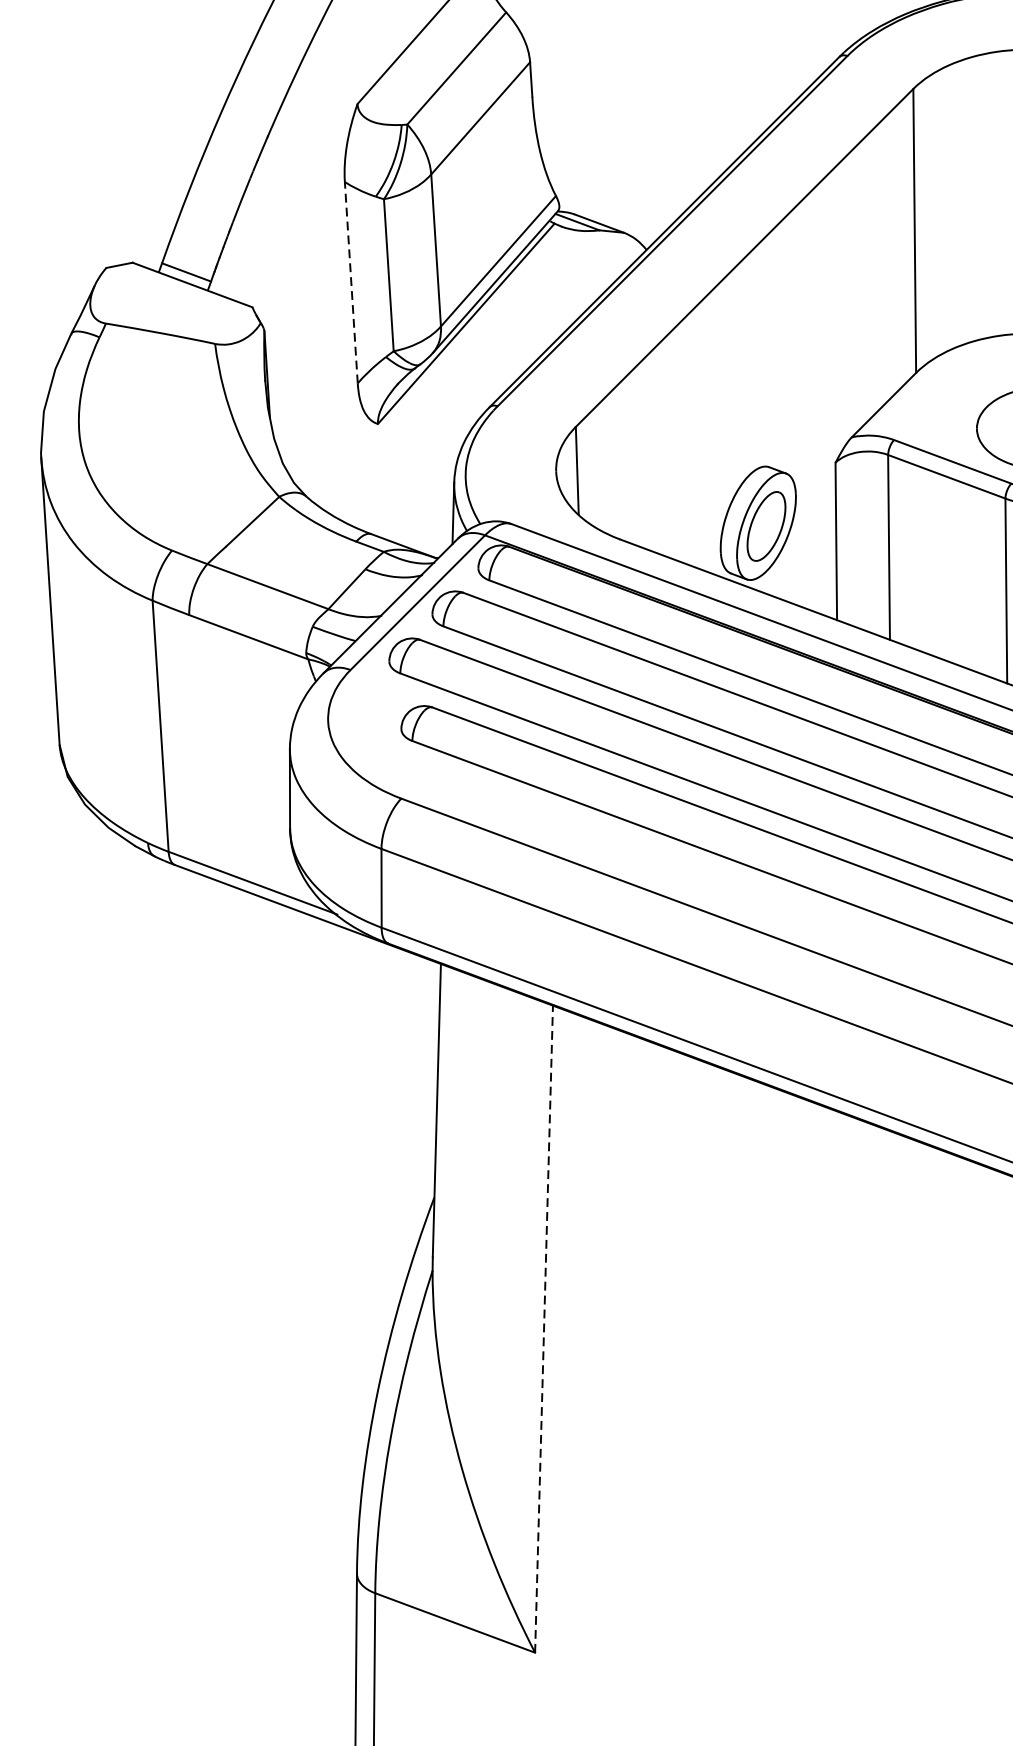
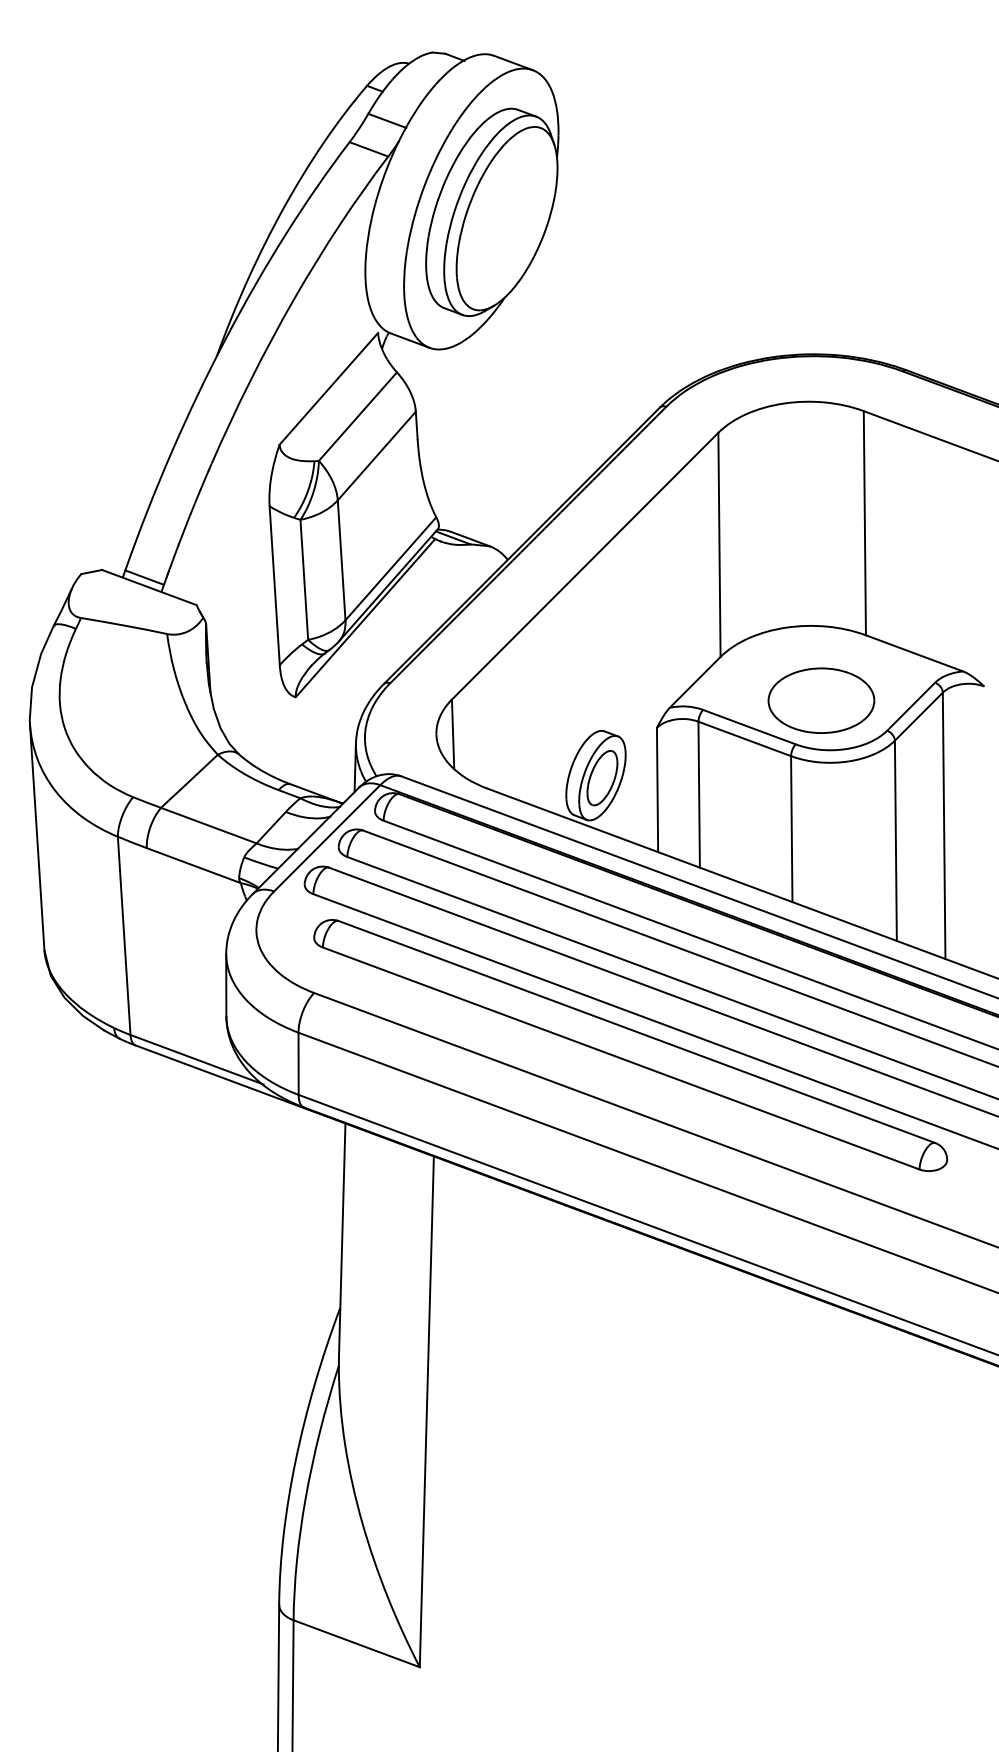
line: (351, 282) -> (274, 585), dashed -> solid
line: (543, 1328) -> (426, 1411), dashed -> solid

